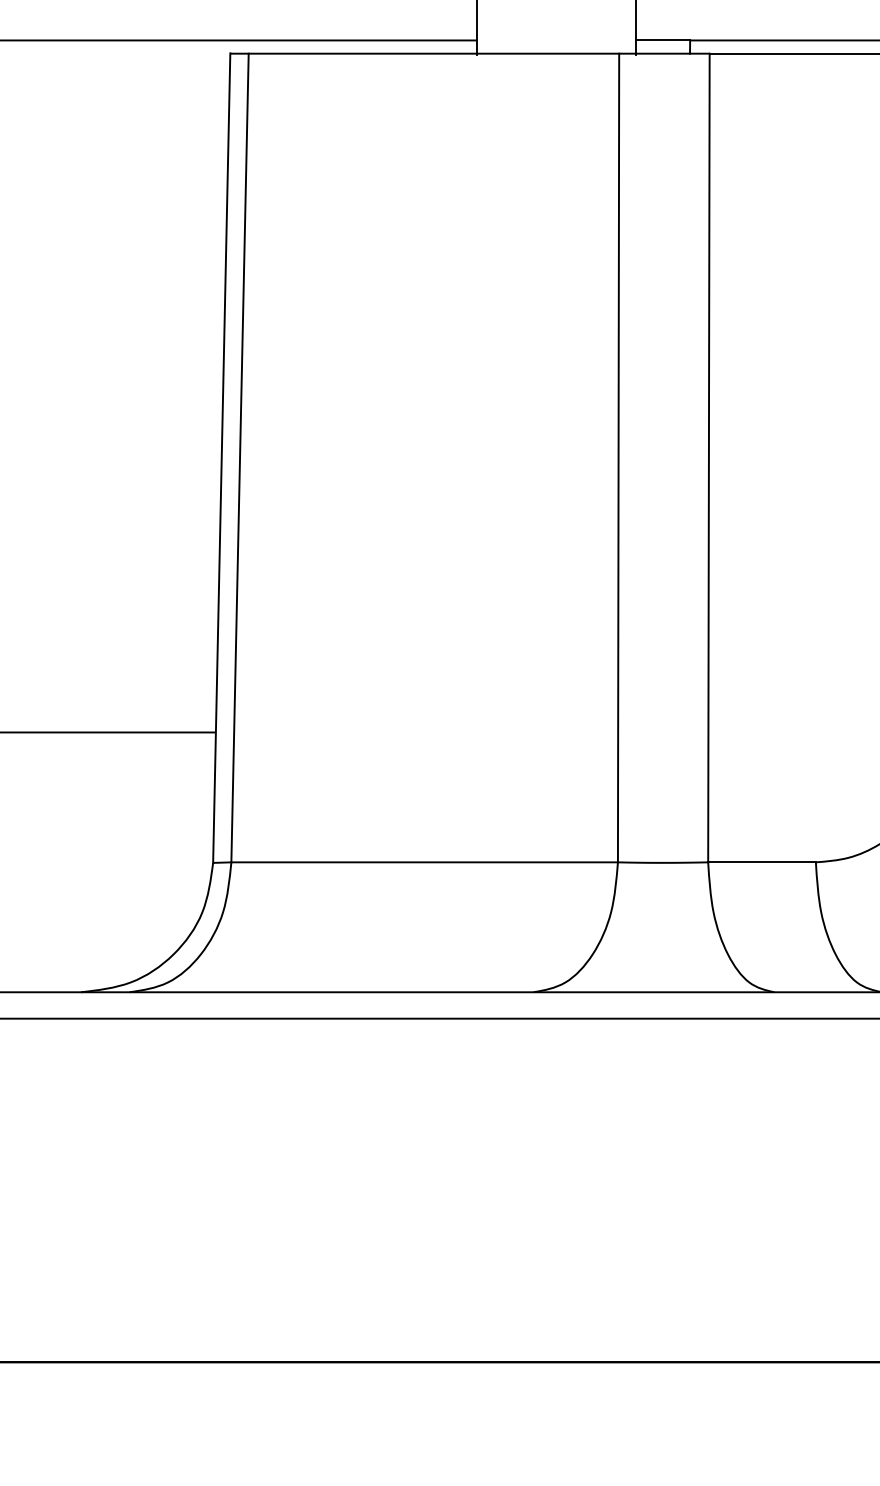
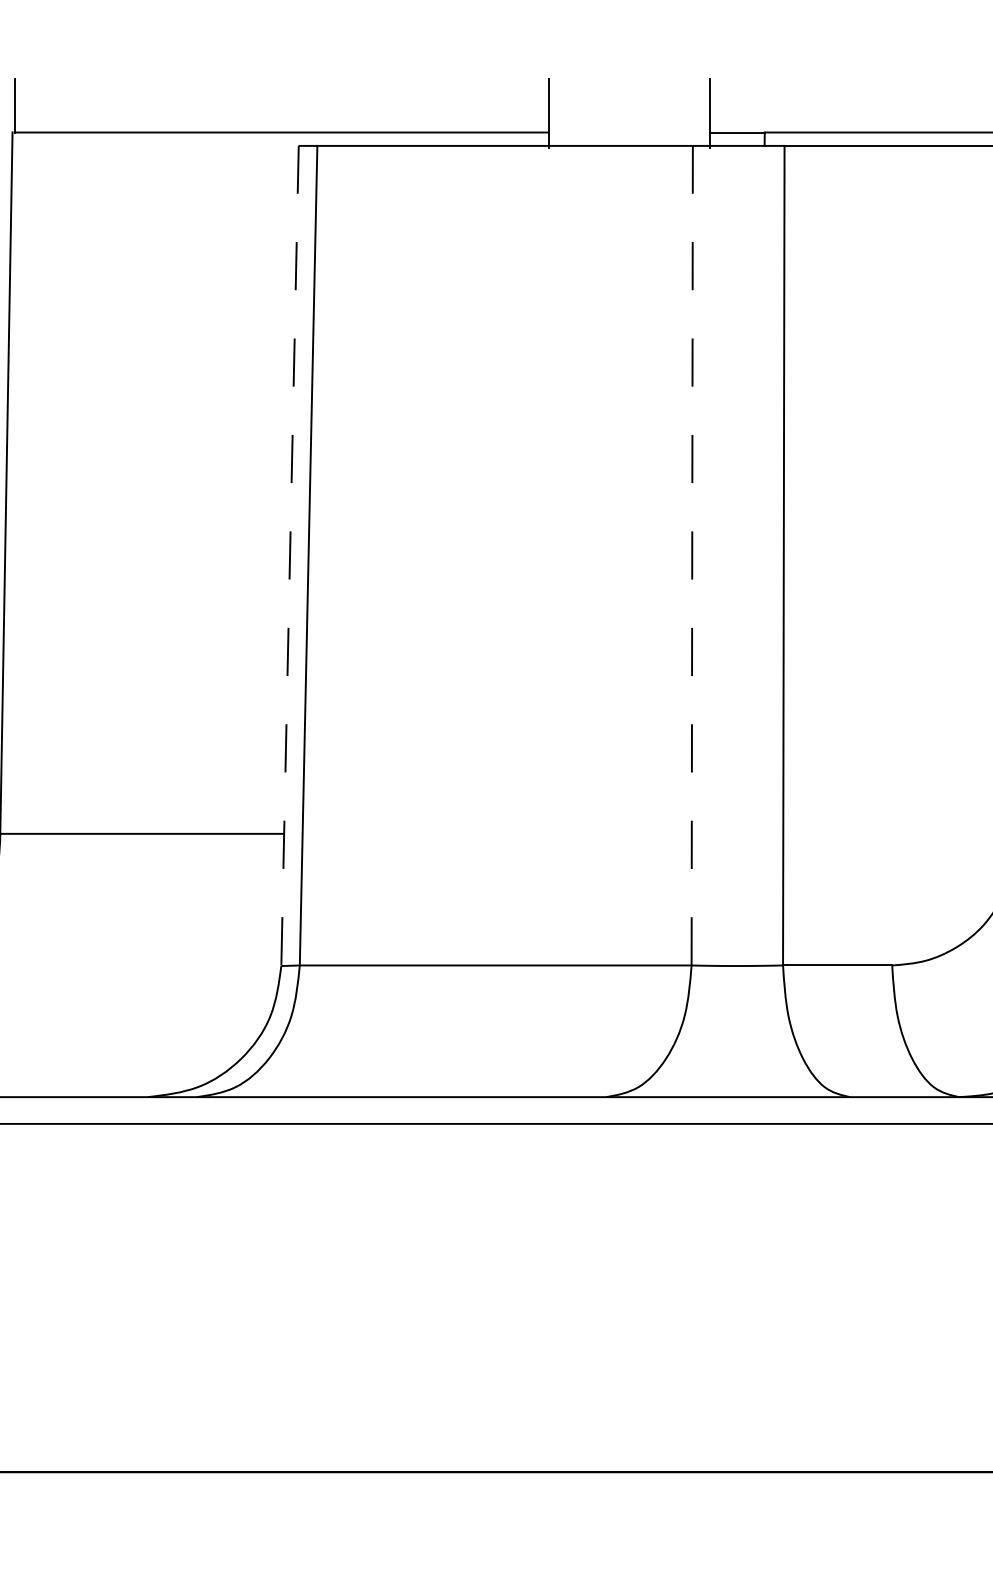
line: (618, 457) -> (692, 555), solid -> dashed
line: (222, 458) -> (290, 556), solid -> dashed

